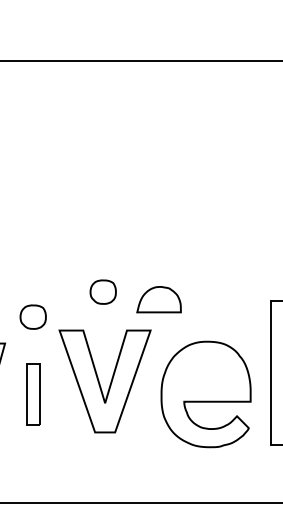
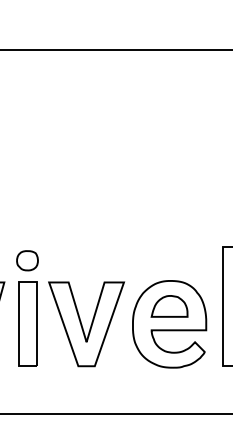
part: (102, 291) -> (84, 239), removed
part: (158, 299) -> (169, 306), moved
part: (104, 381) -> (86, 324), moved
part: (33, 394) -> (27, 324), size x1.67

